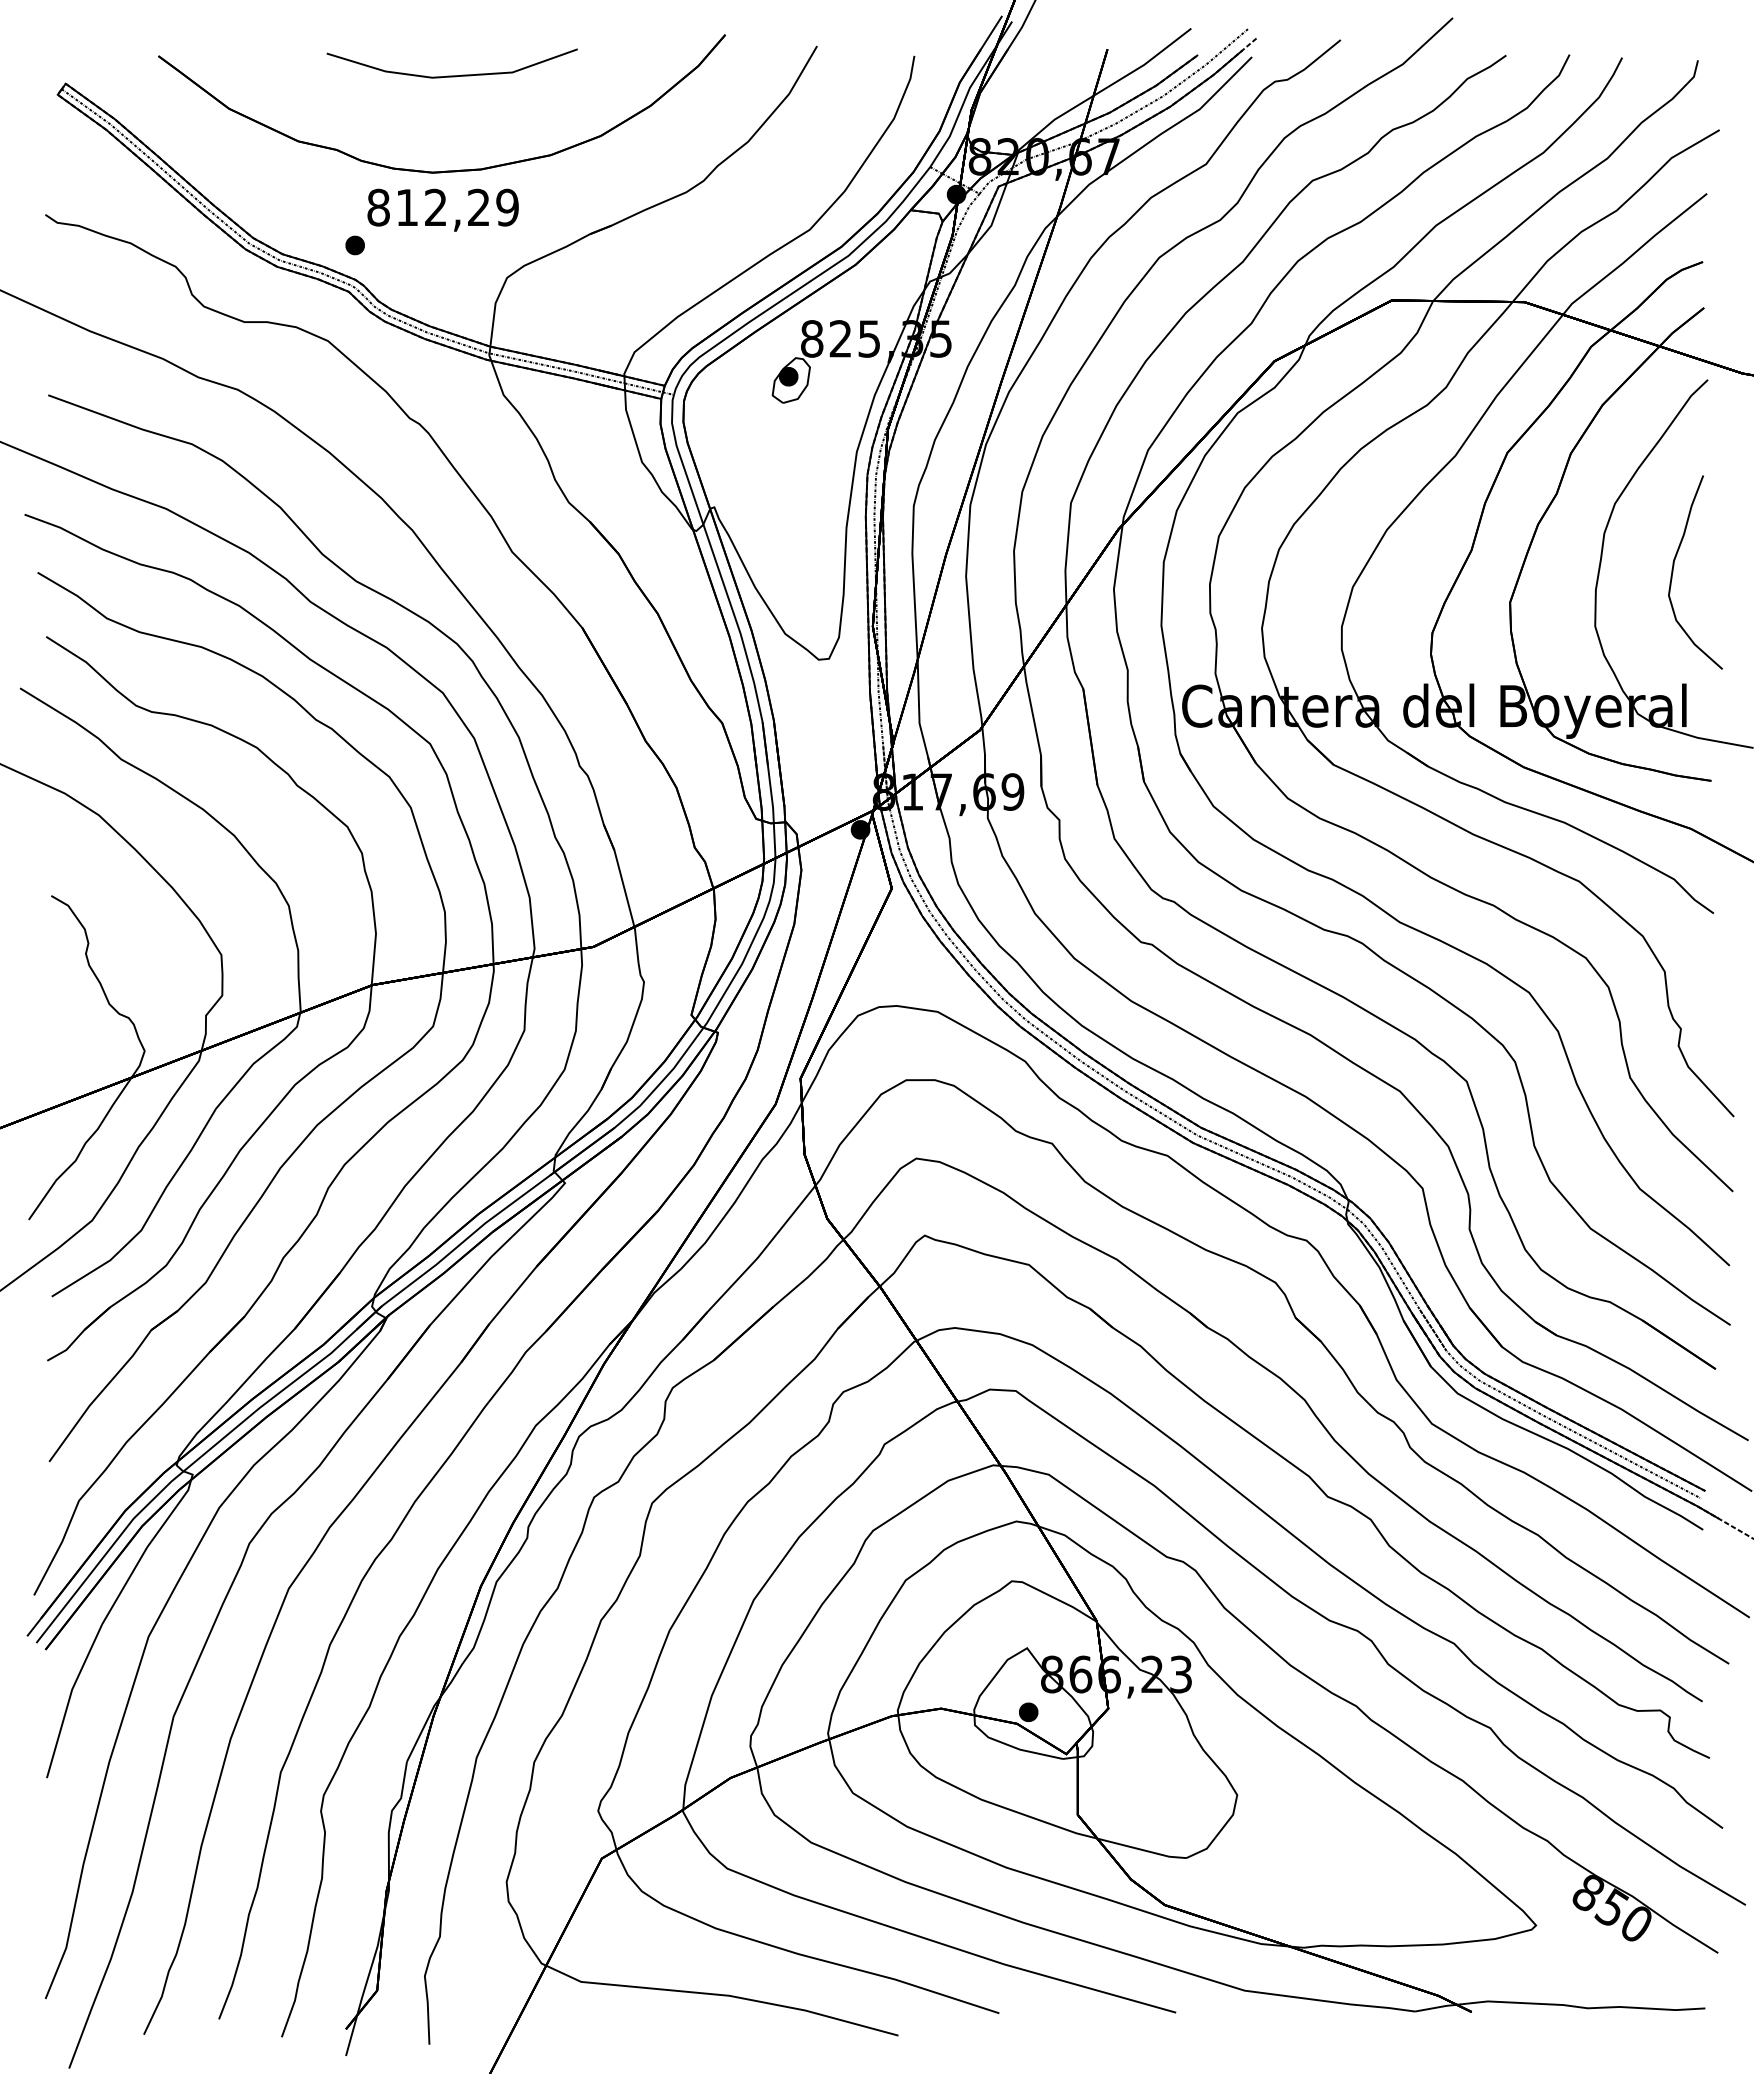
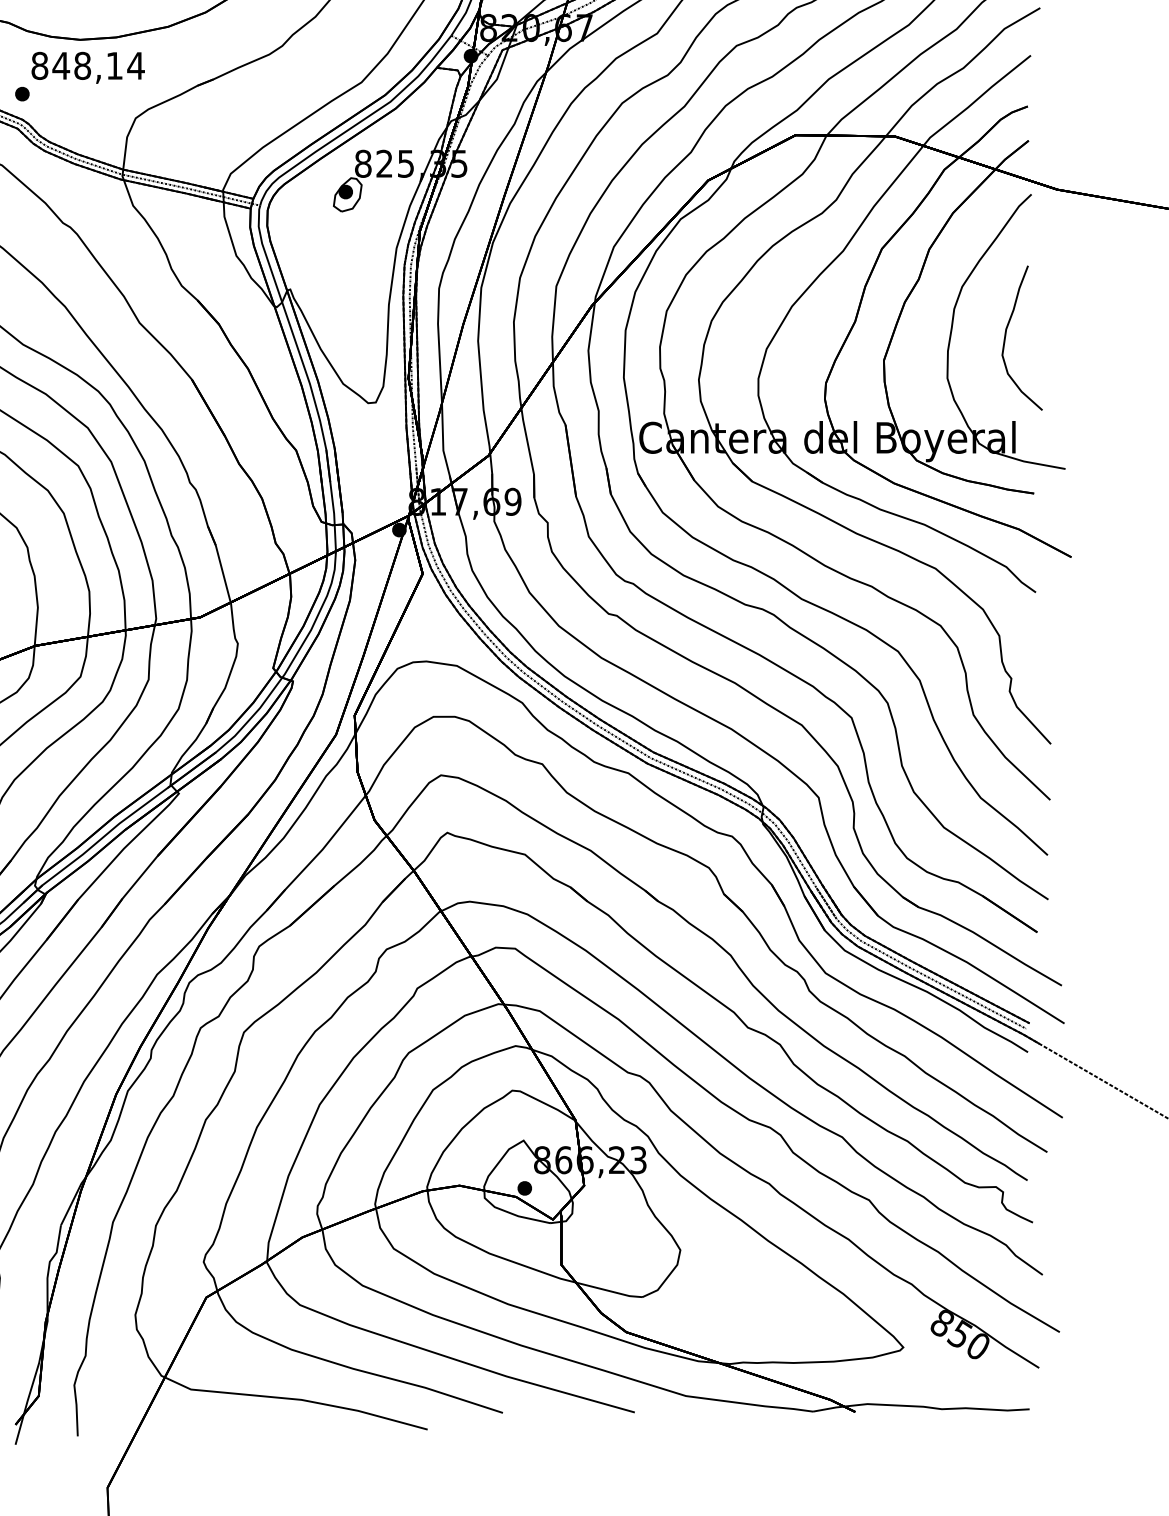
text: (457, 207) -> (98, 65), 812,29 -> 848,14

